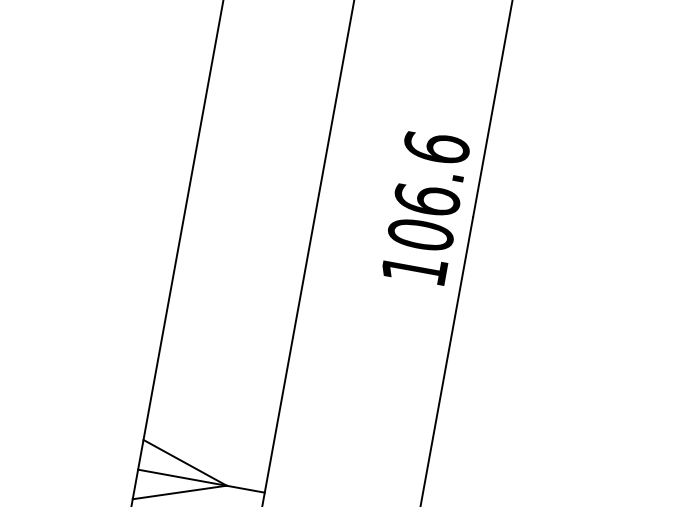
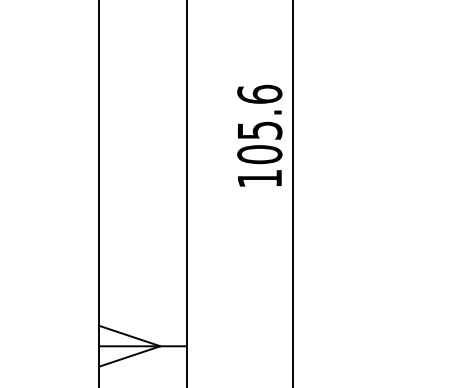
text: (426, 199) -> (259, 130), 106.6 -> 105.6

